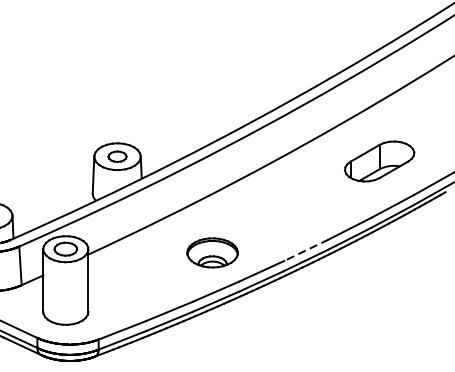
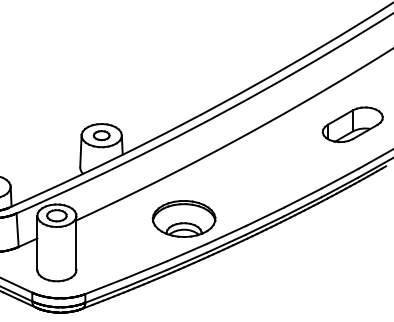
part: (379, 161) -> (352, 124), moved
line: (305, 250) -> (264, 216), dashed -> solid
part: (211, 252) -> (183, 218), size x1.43

